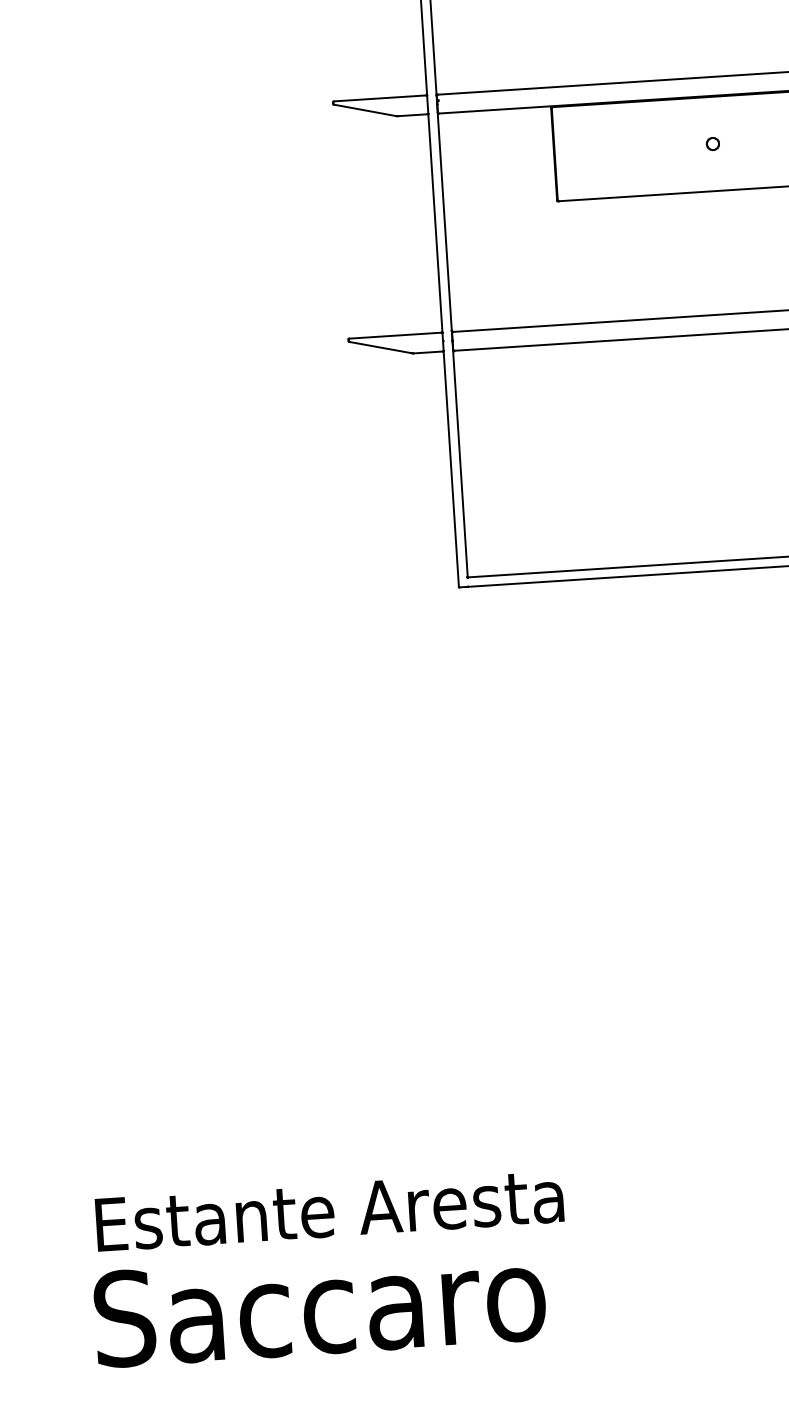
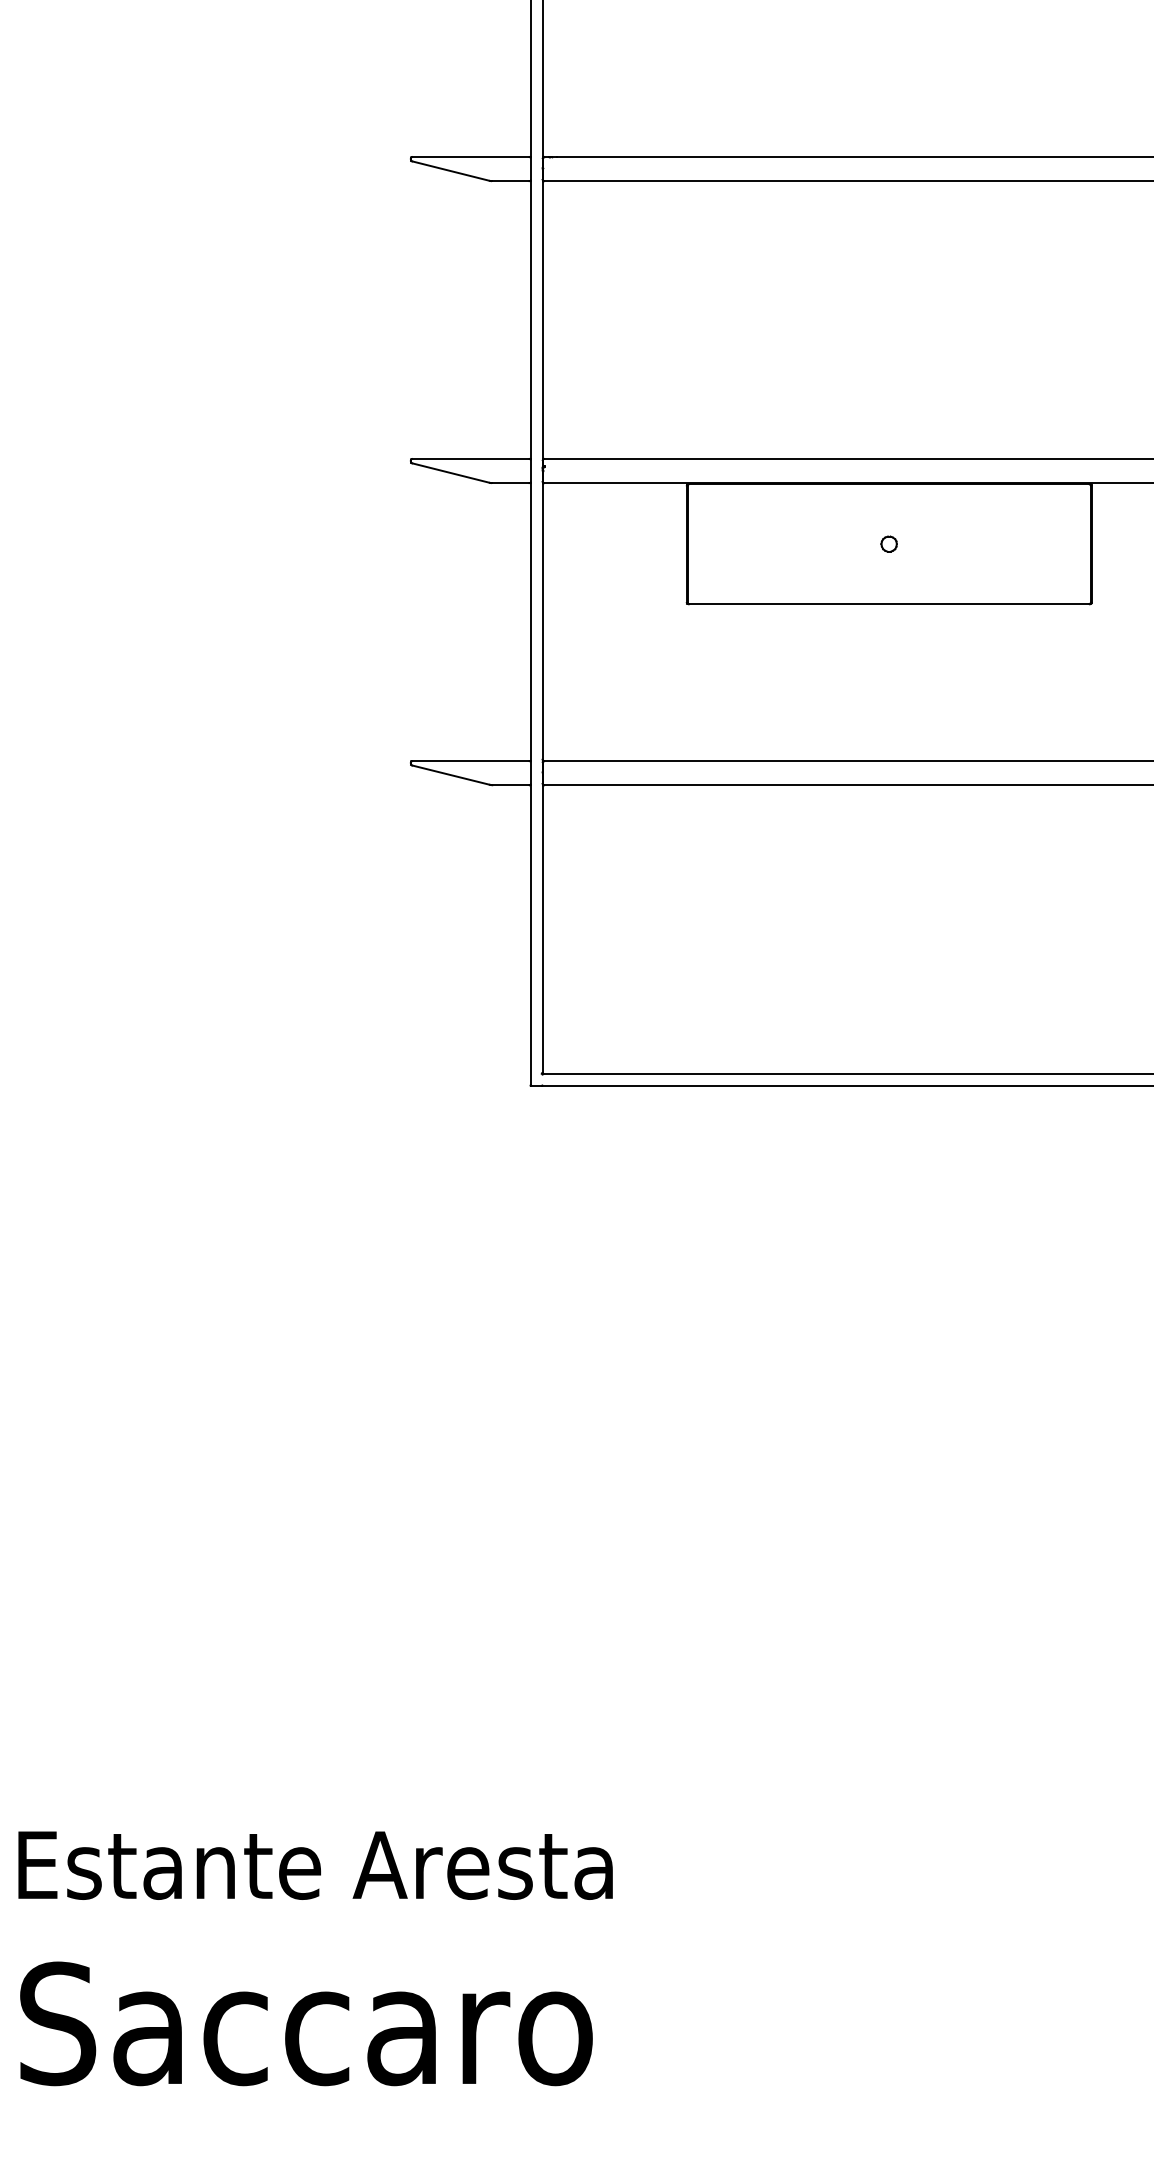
text: (320, 1305) -> (306, 2023), moved

